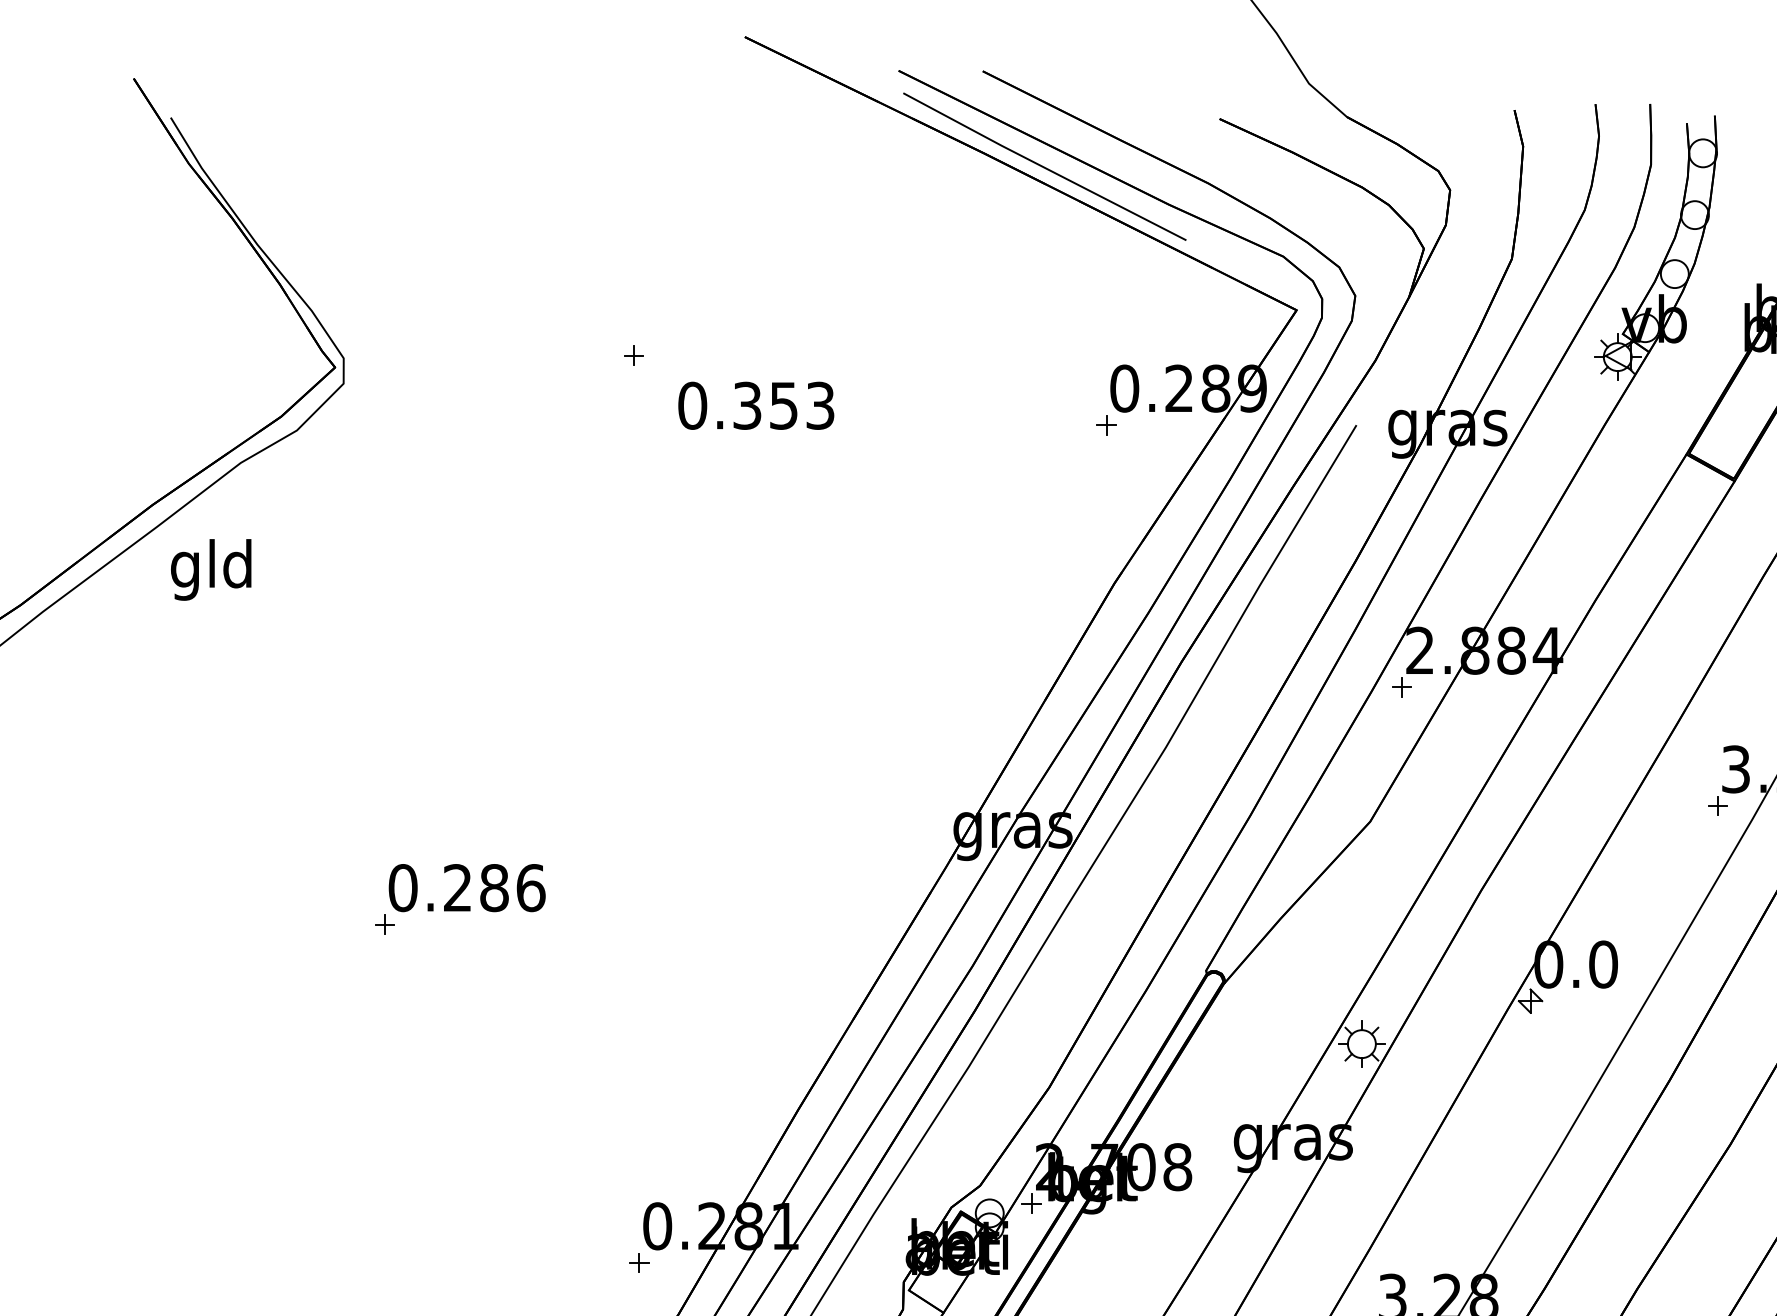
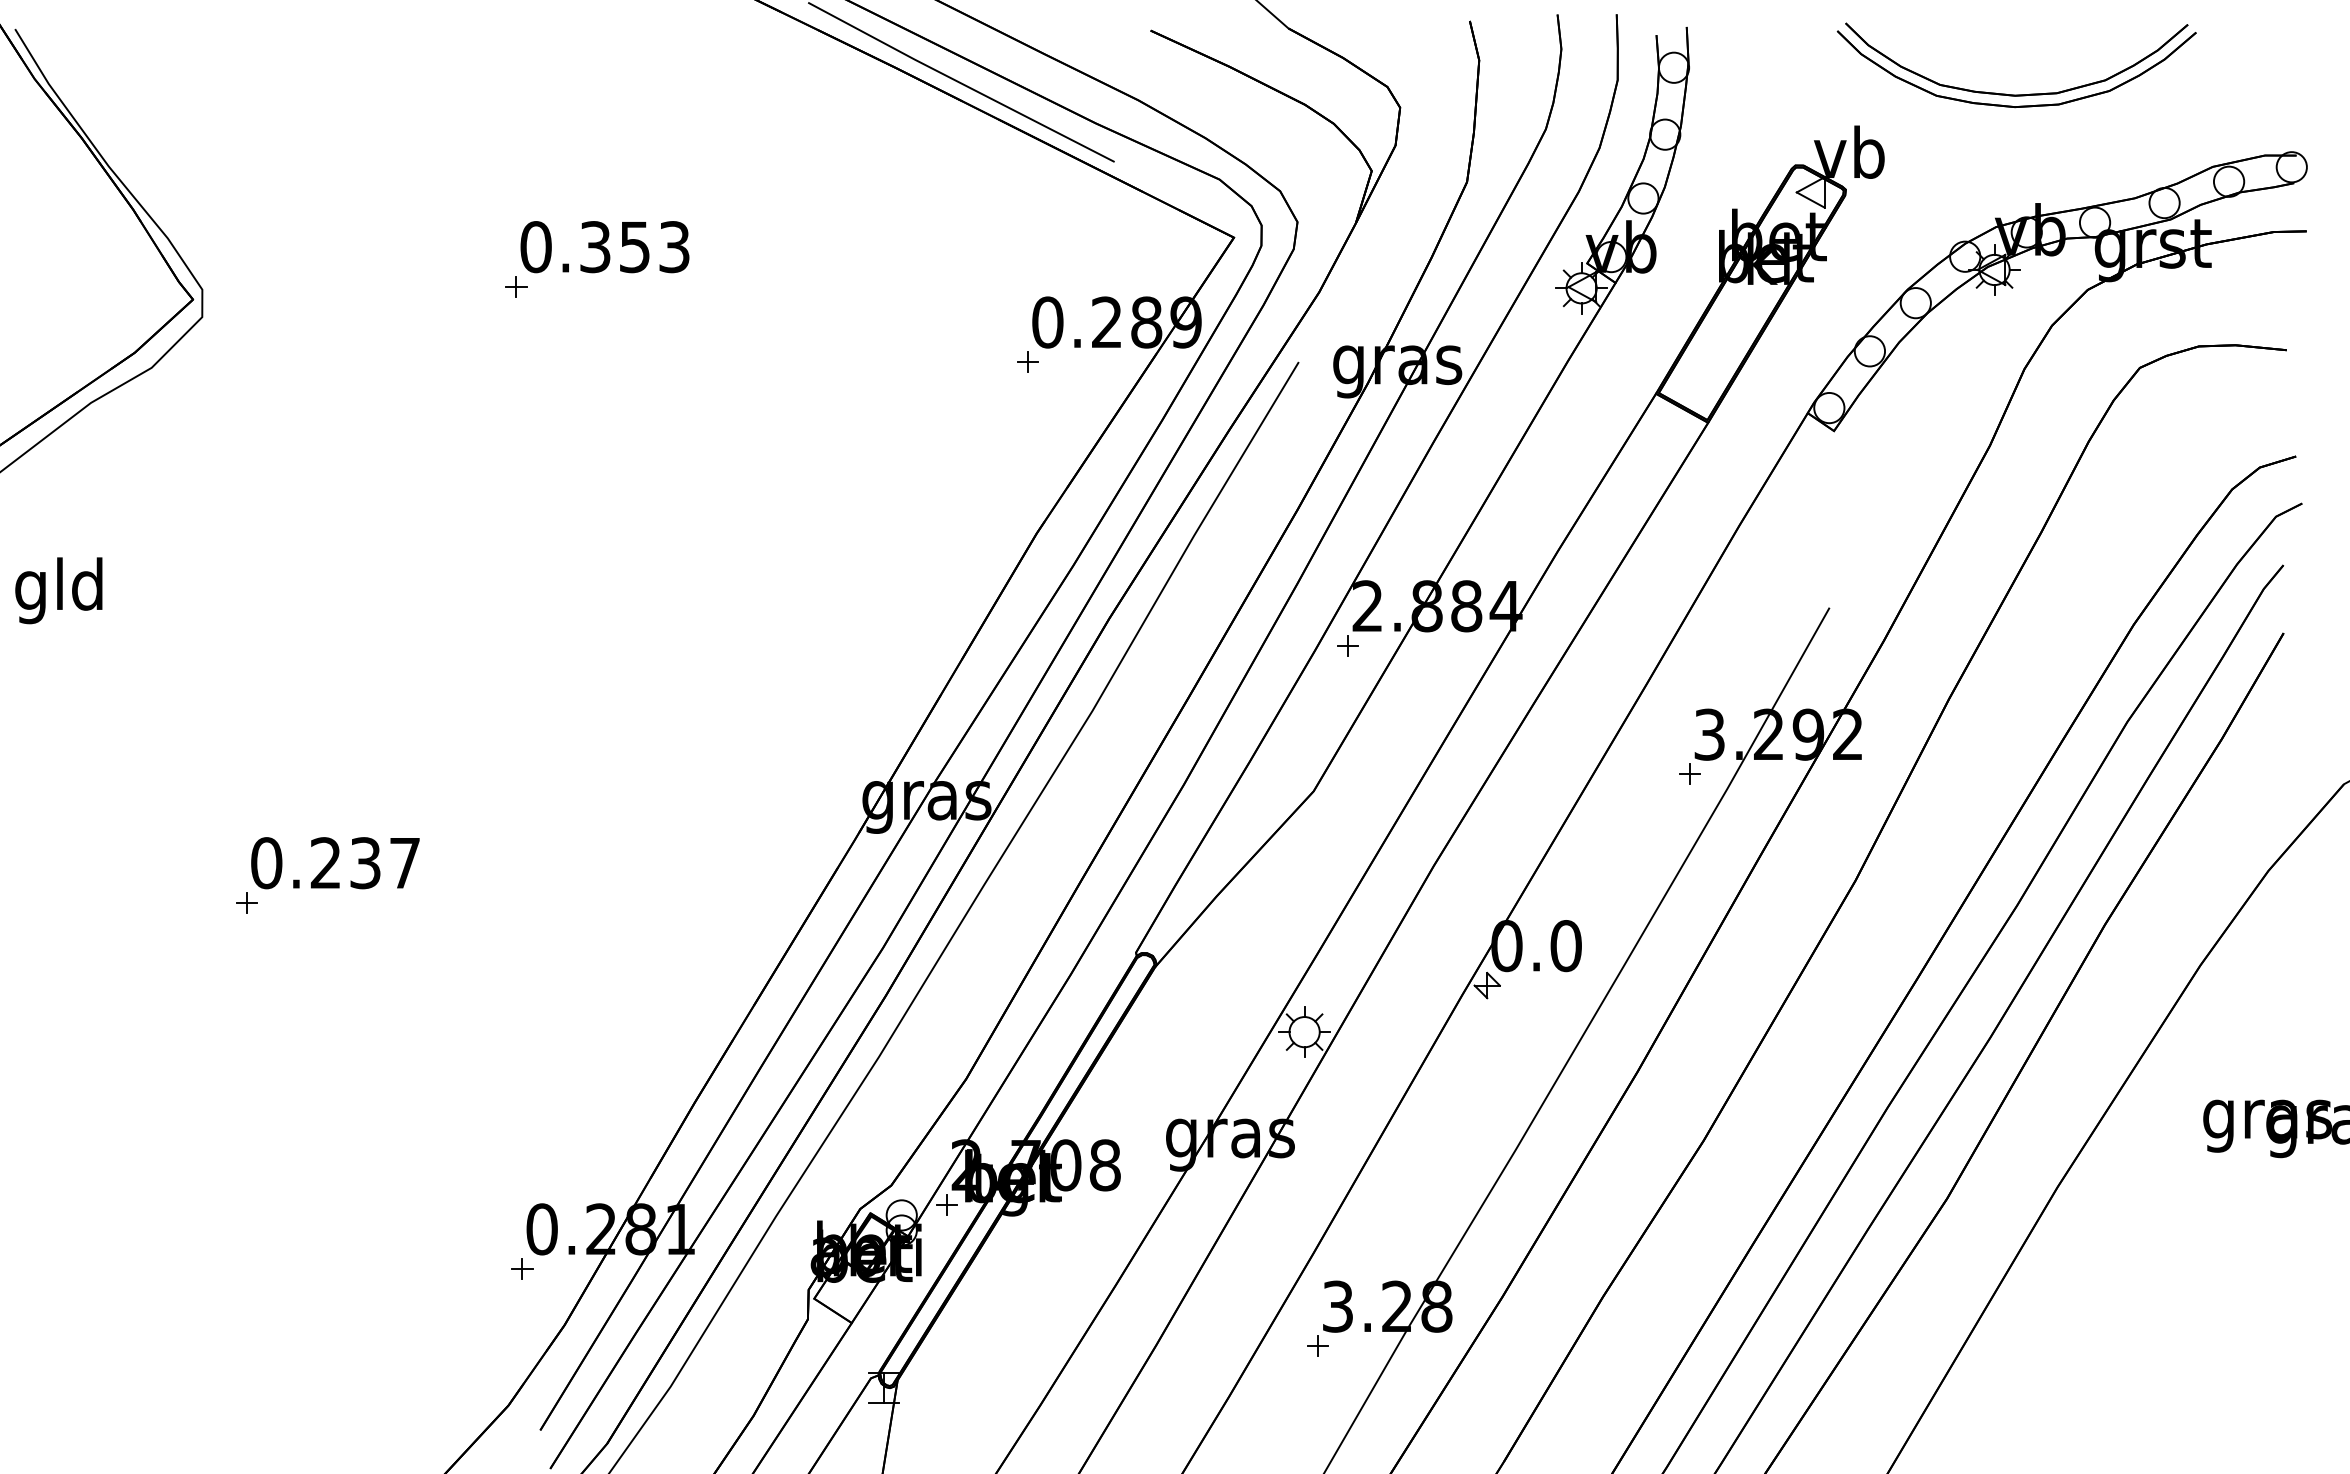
text: (755, 406) -> (604, 247), moved
text: (210, 569) -> (58, 590), moved
text: (512, 888) -> (385, 863), 0.286 -> 0.237

